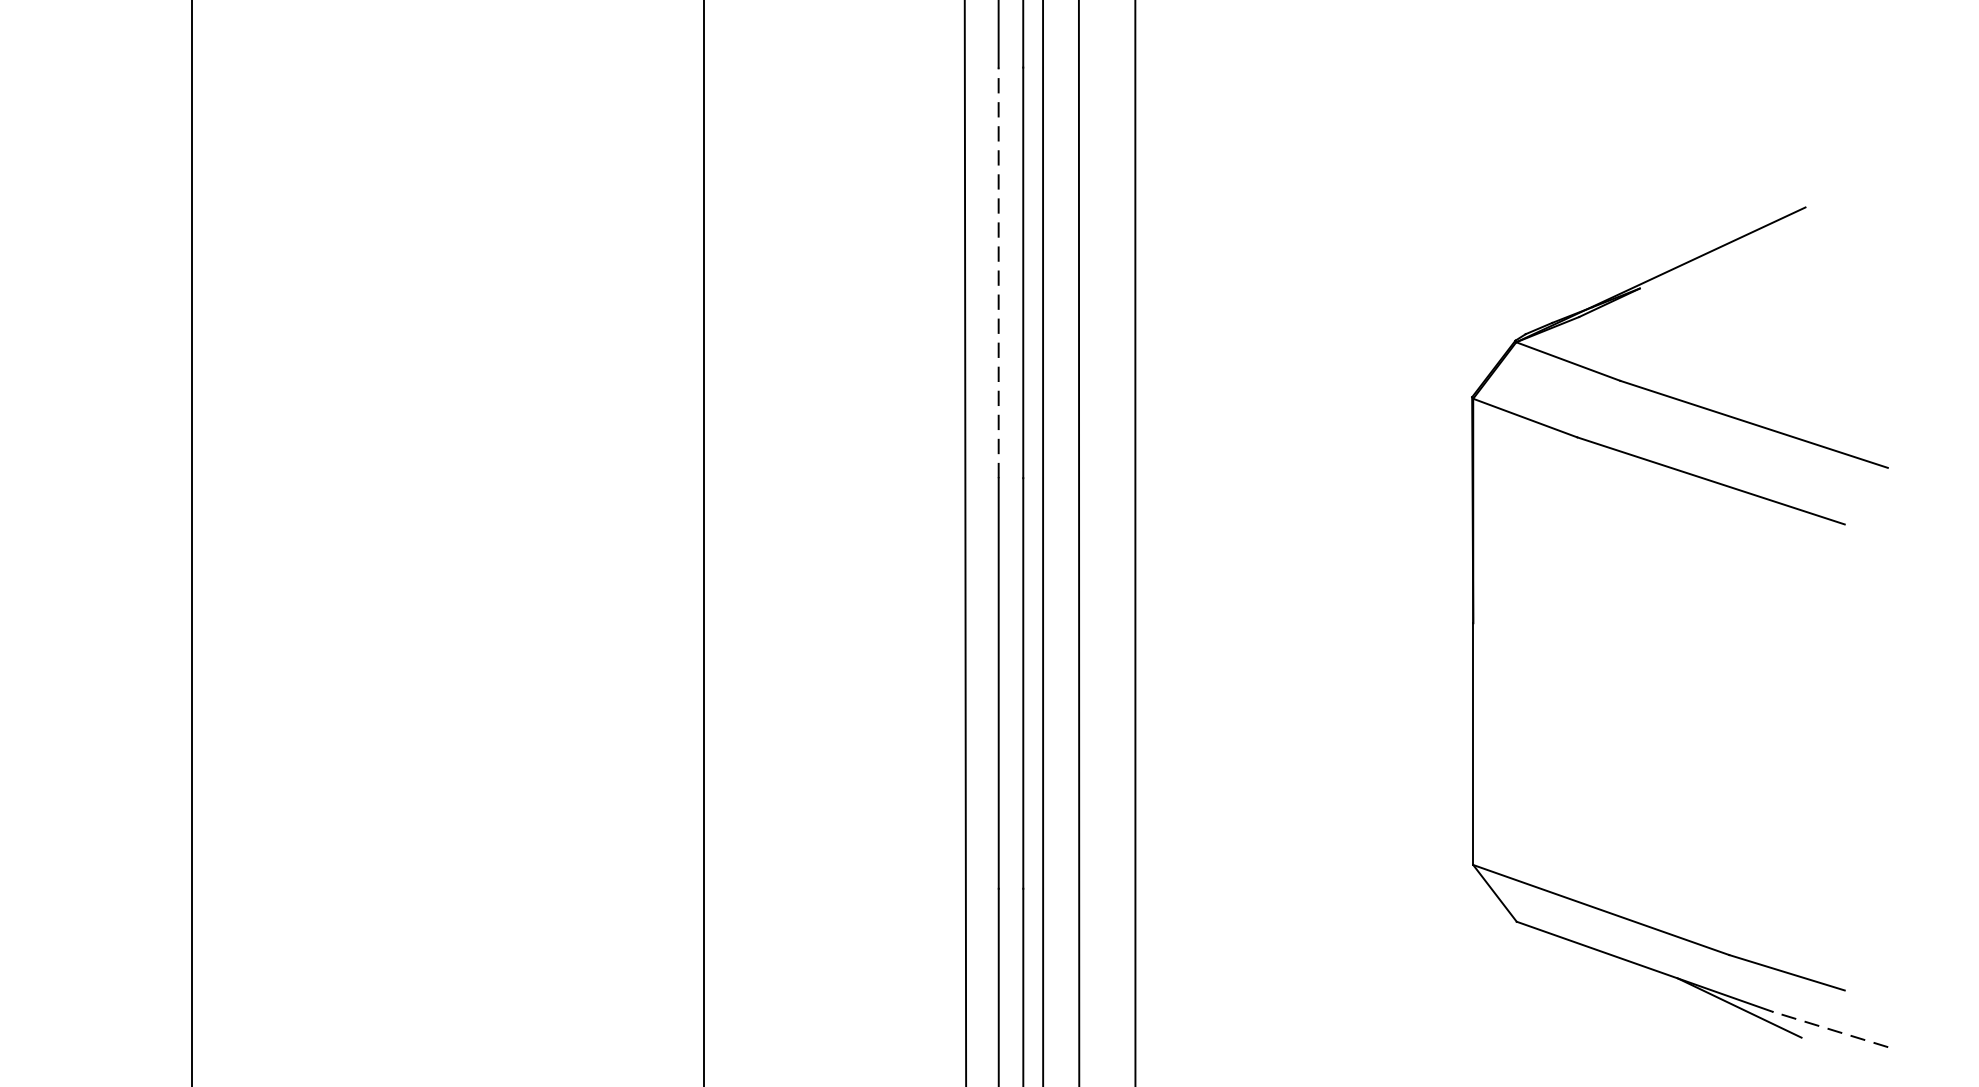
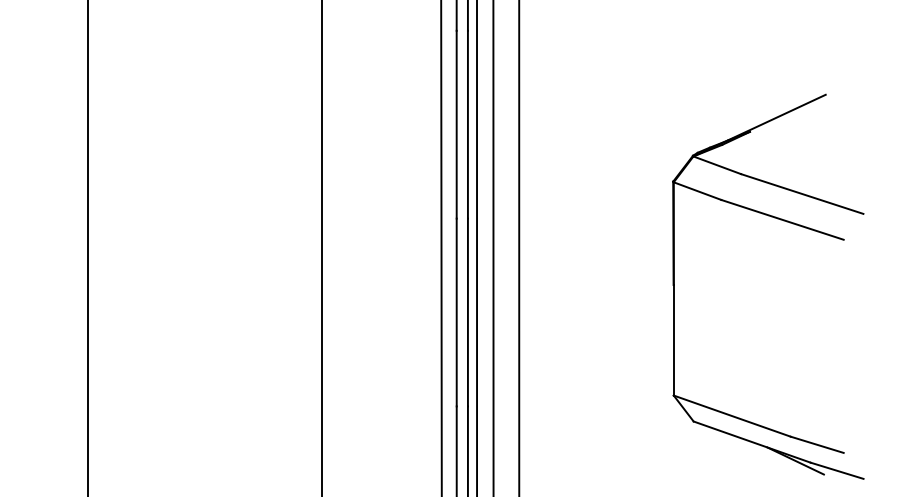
line: (998, 272) -> (456, 124), dashed -> solid
line: (1831, 1028) -> (837, 470), dashed -> solid

